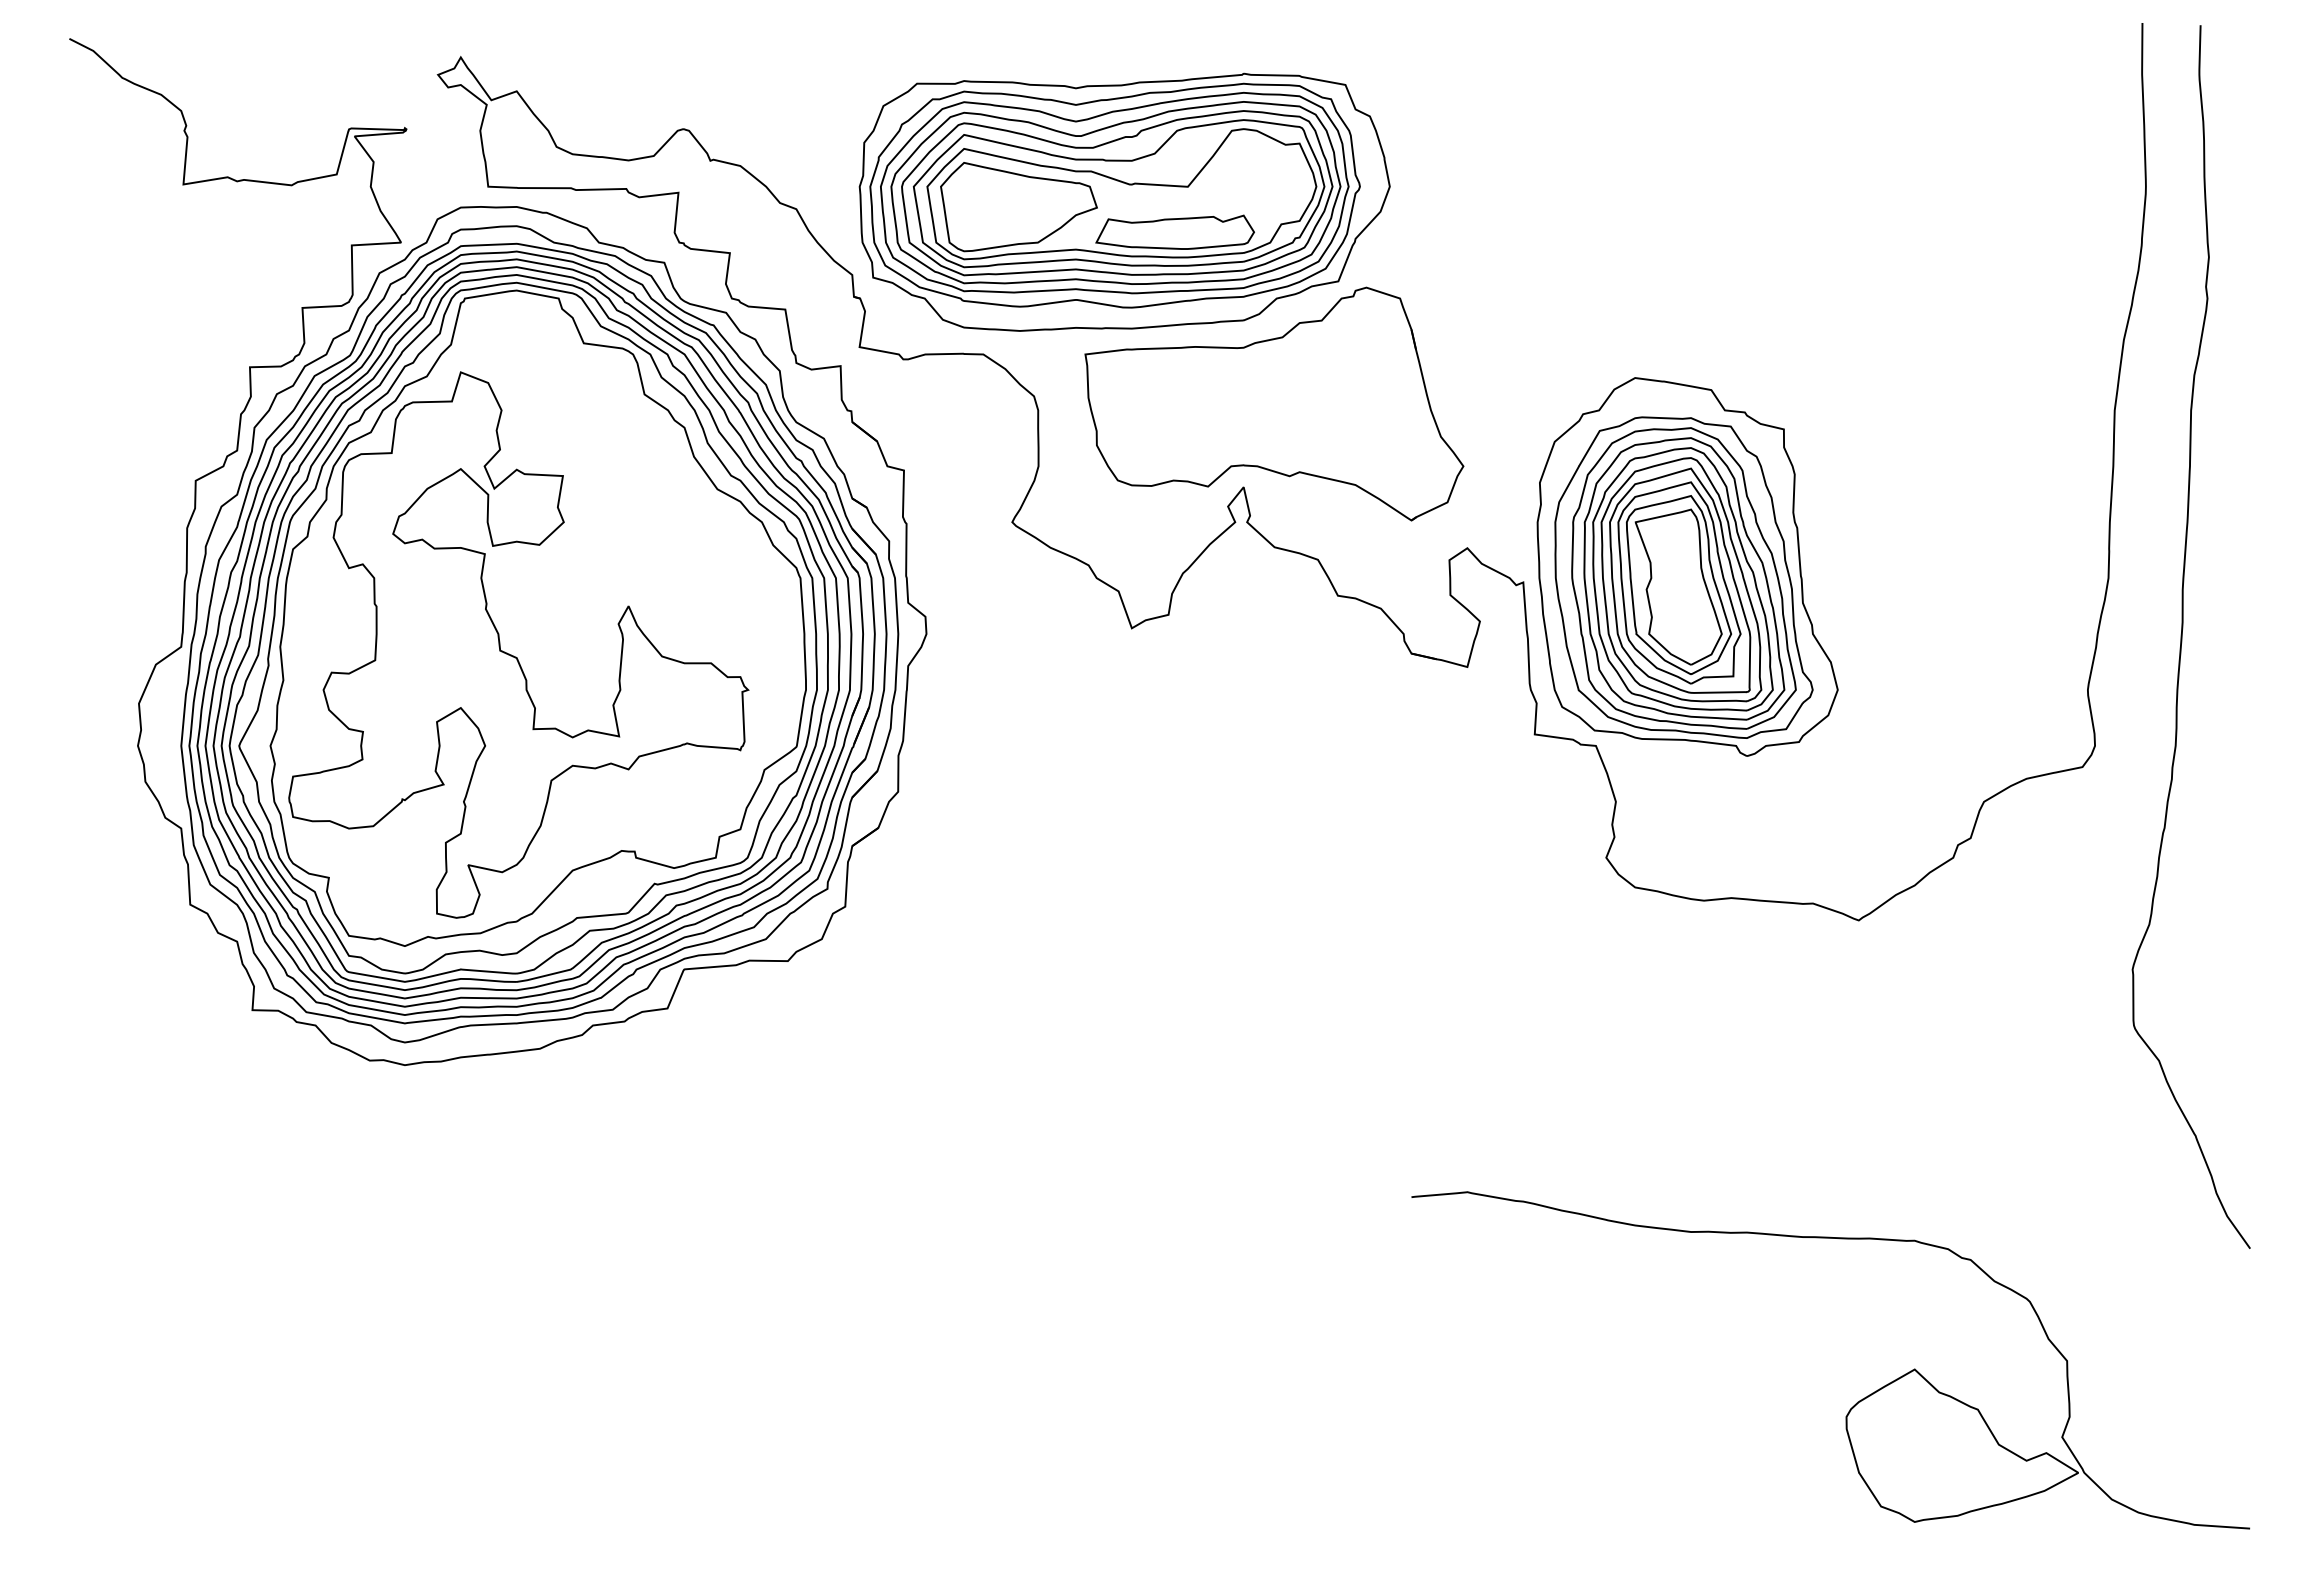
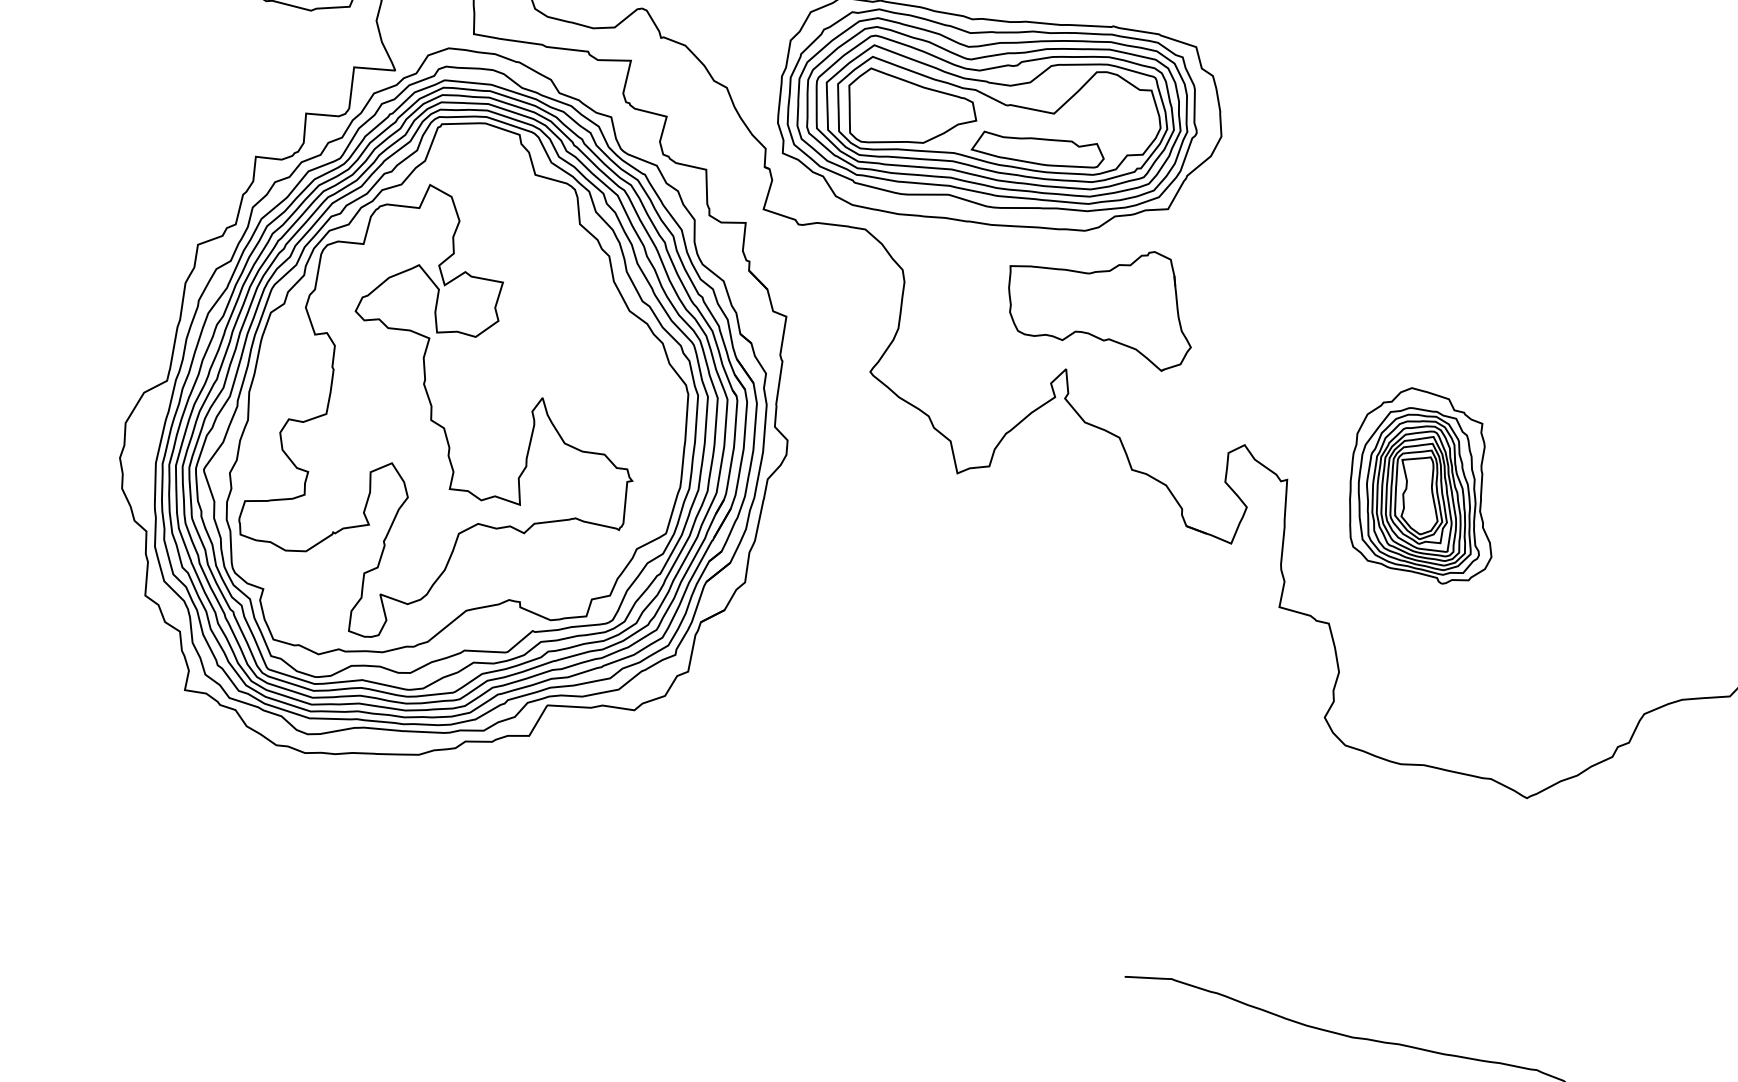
part: (1274, 403) -> (1101, 303), size x0.6
part: (1687, 566) -> (1425, 485), size x0.6

